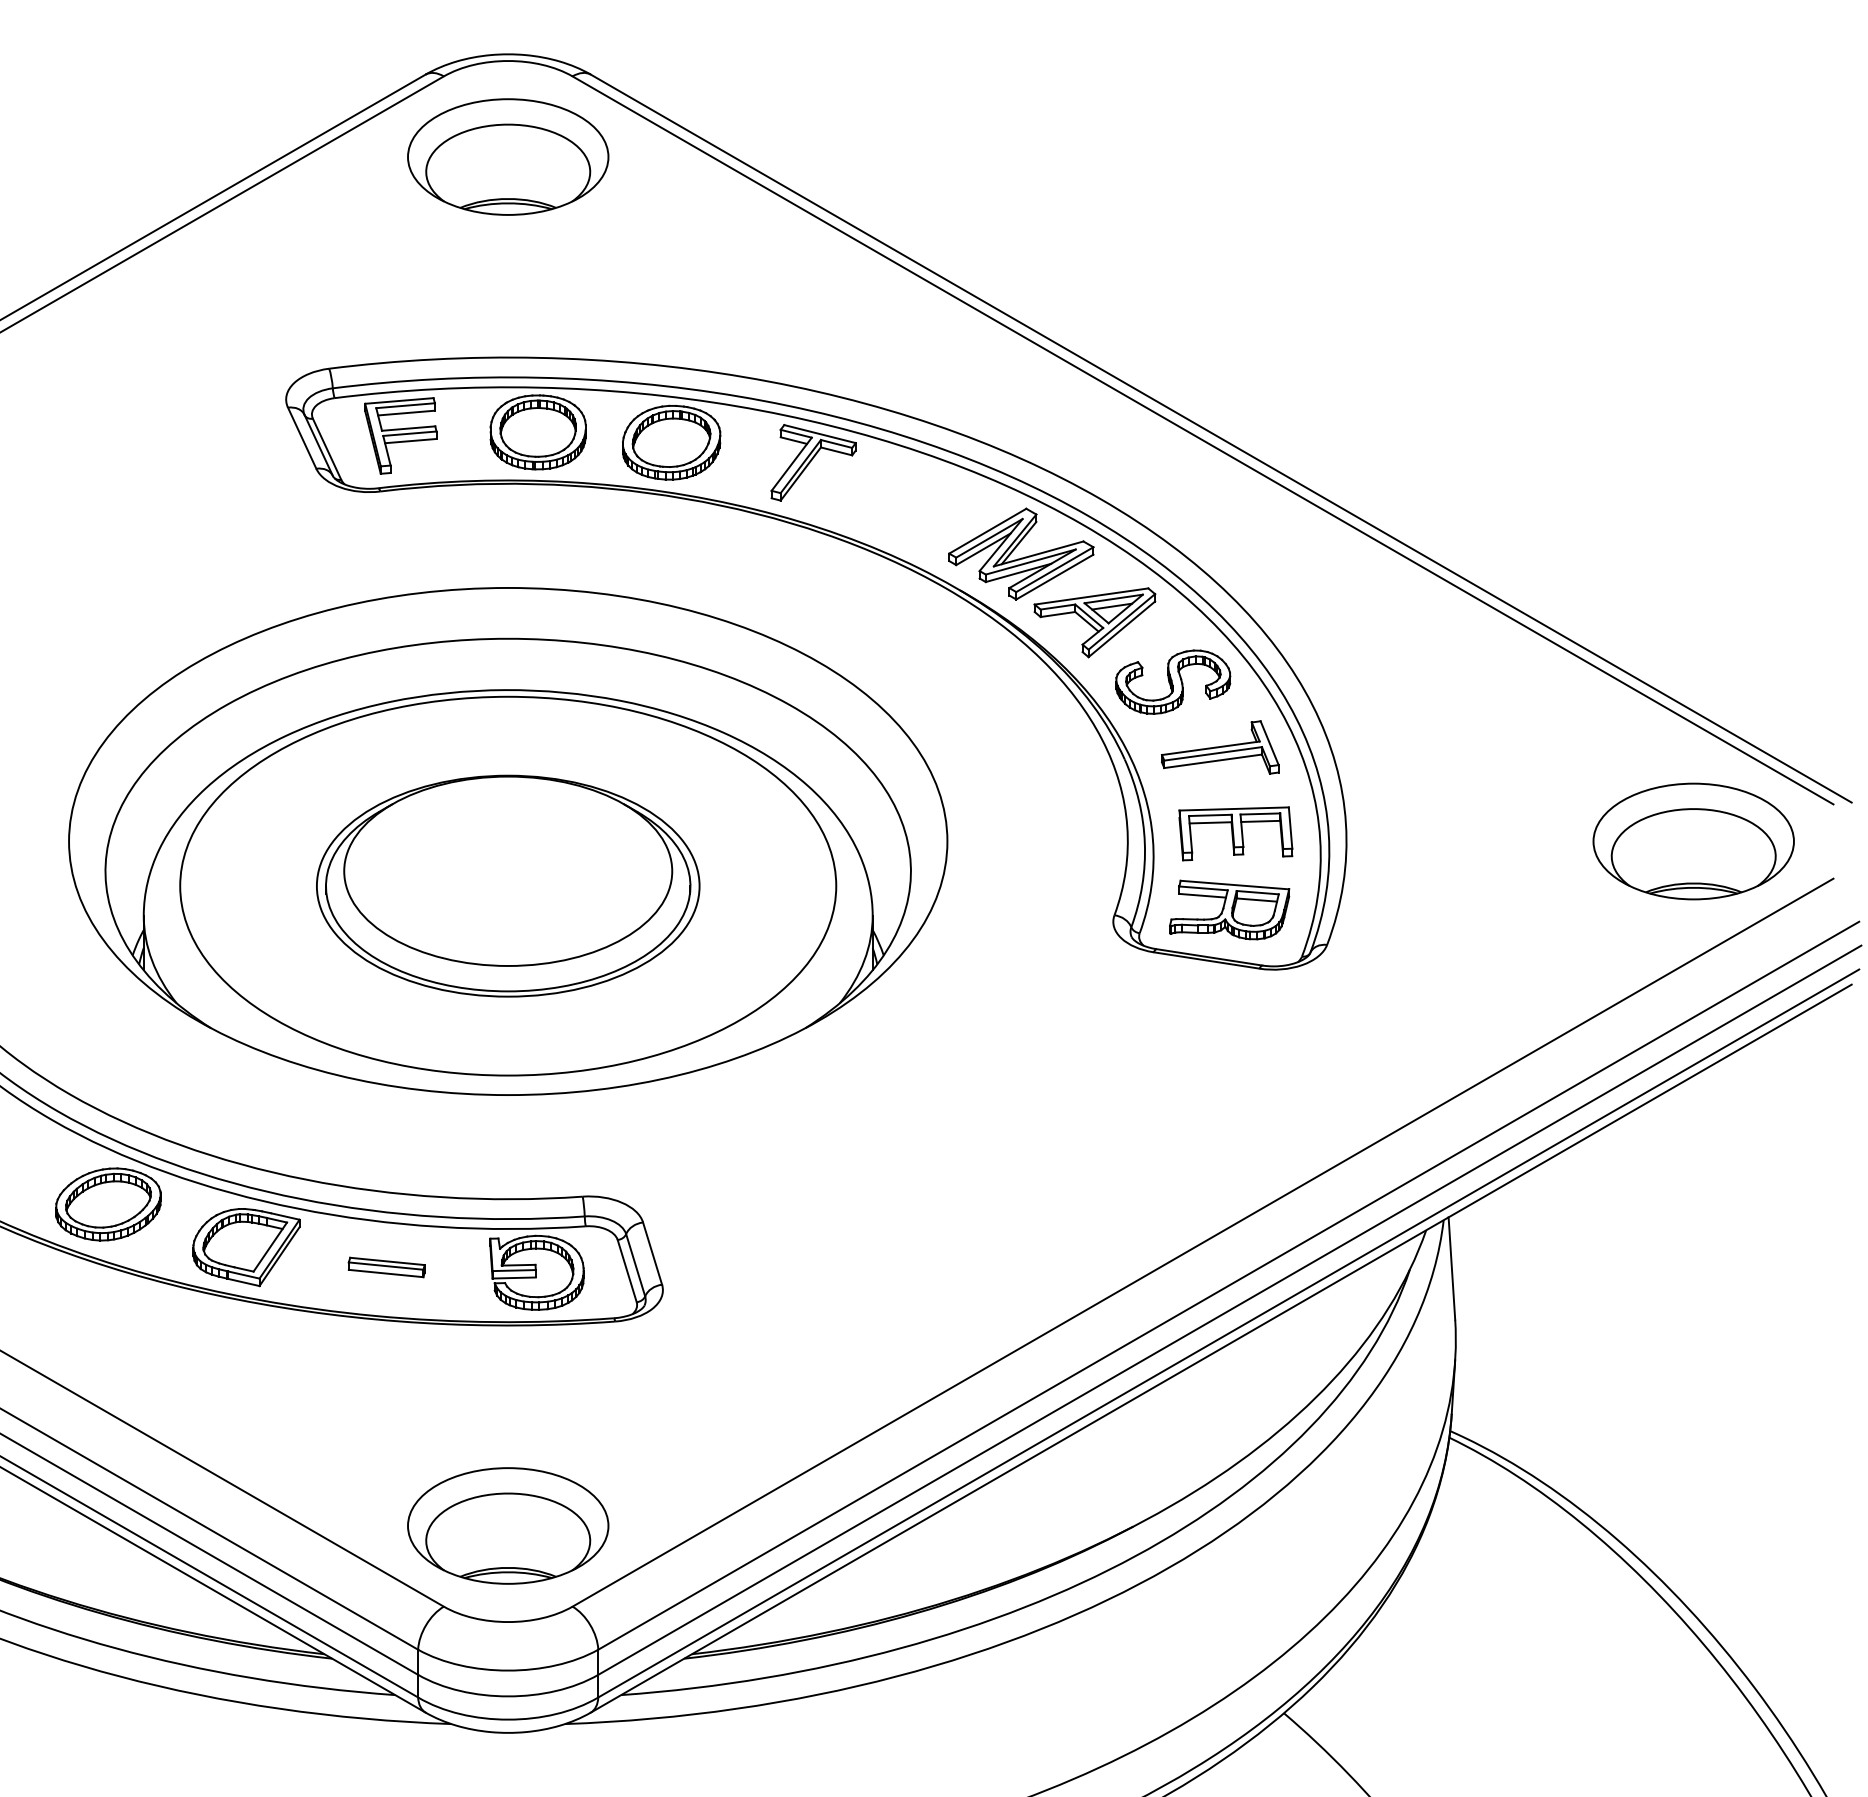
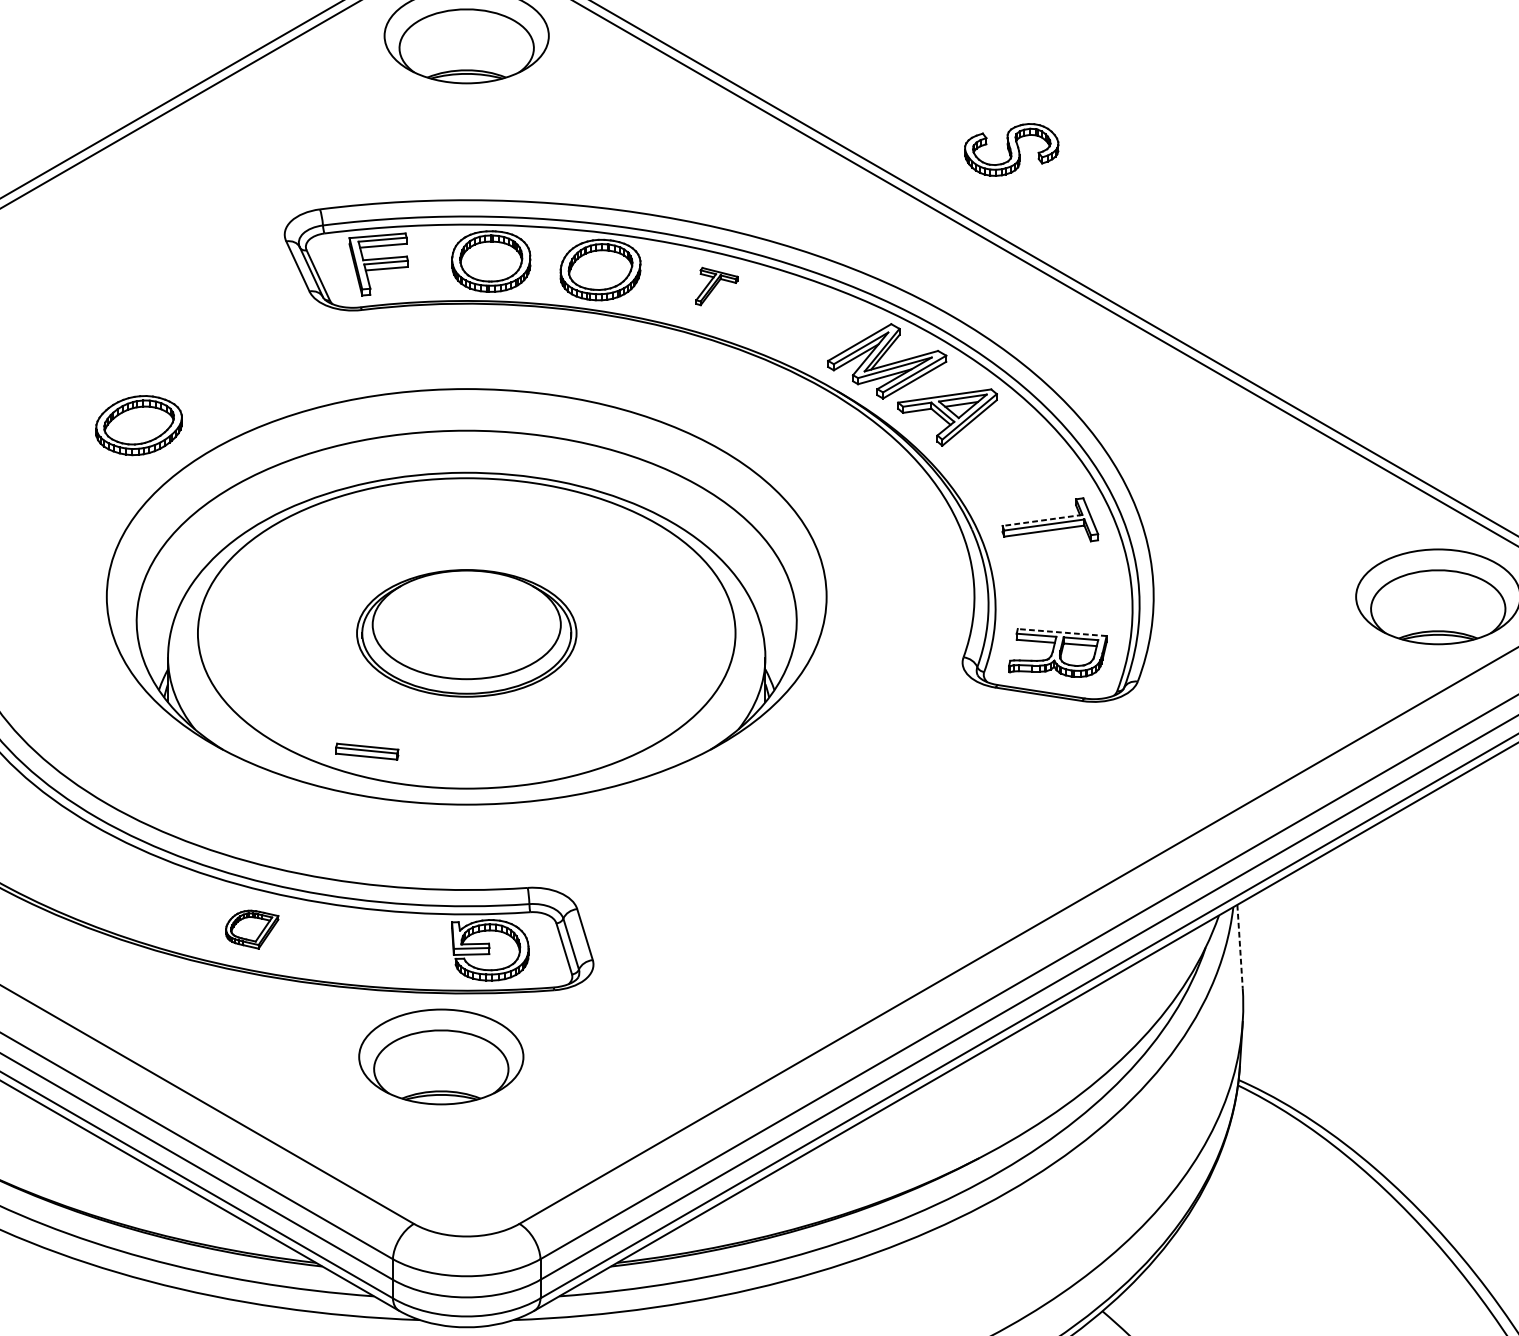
part: (813, 462) -> (716, 286), size x0.6
part: (1173, 681) -> (1011, 149), moved
line: (1210, 748) -> (1042, 520), solid -> dashed
part: (1235, 833) -> (1062, 590), removed
part: (508, 885) -> (466, 632), size x0.7
line: (1234, 885) -> (1061, 632), solid -> dashed
part: (108, 1204) -> (139, 425), moved
part: (246, 1247) -> (252, 929), size x0.6
part: (386, 1267) -> (366, 751), moved
line: (1451, 1269) -> (1239, 947), solid -> dashed
part: (508, 1525) -> (441, 1056), moved

